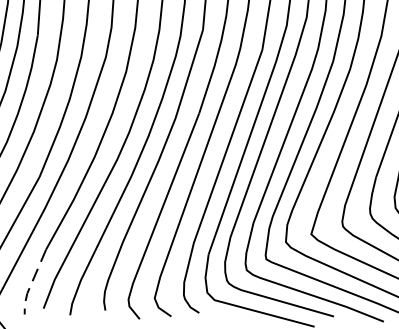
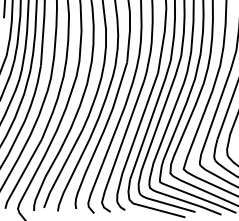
line: (31, 284) -> (37, 195), dashed -> solid

